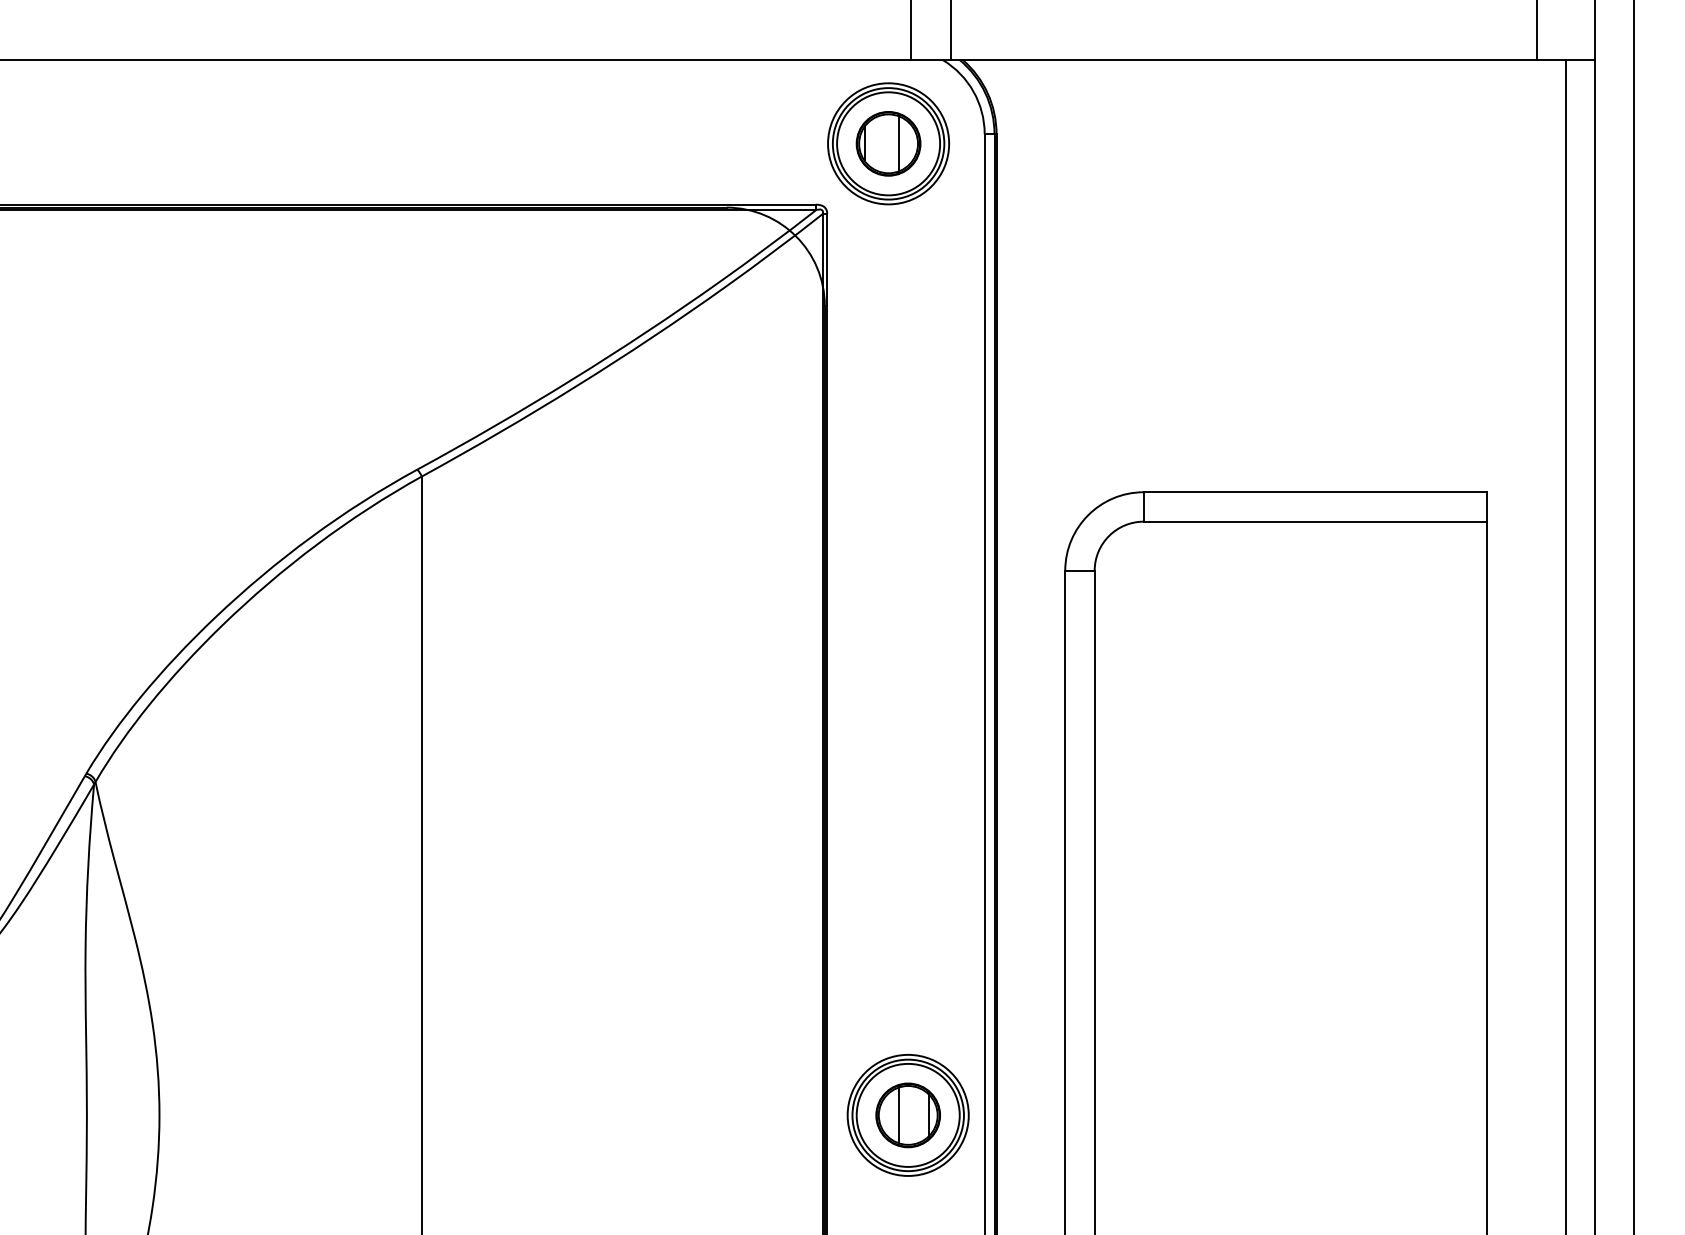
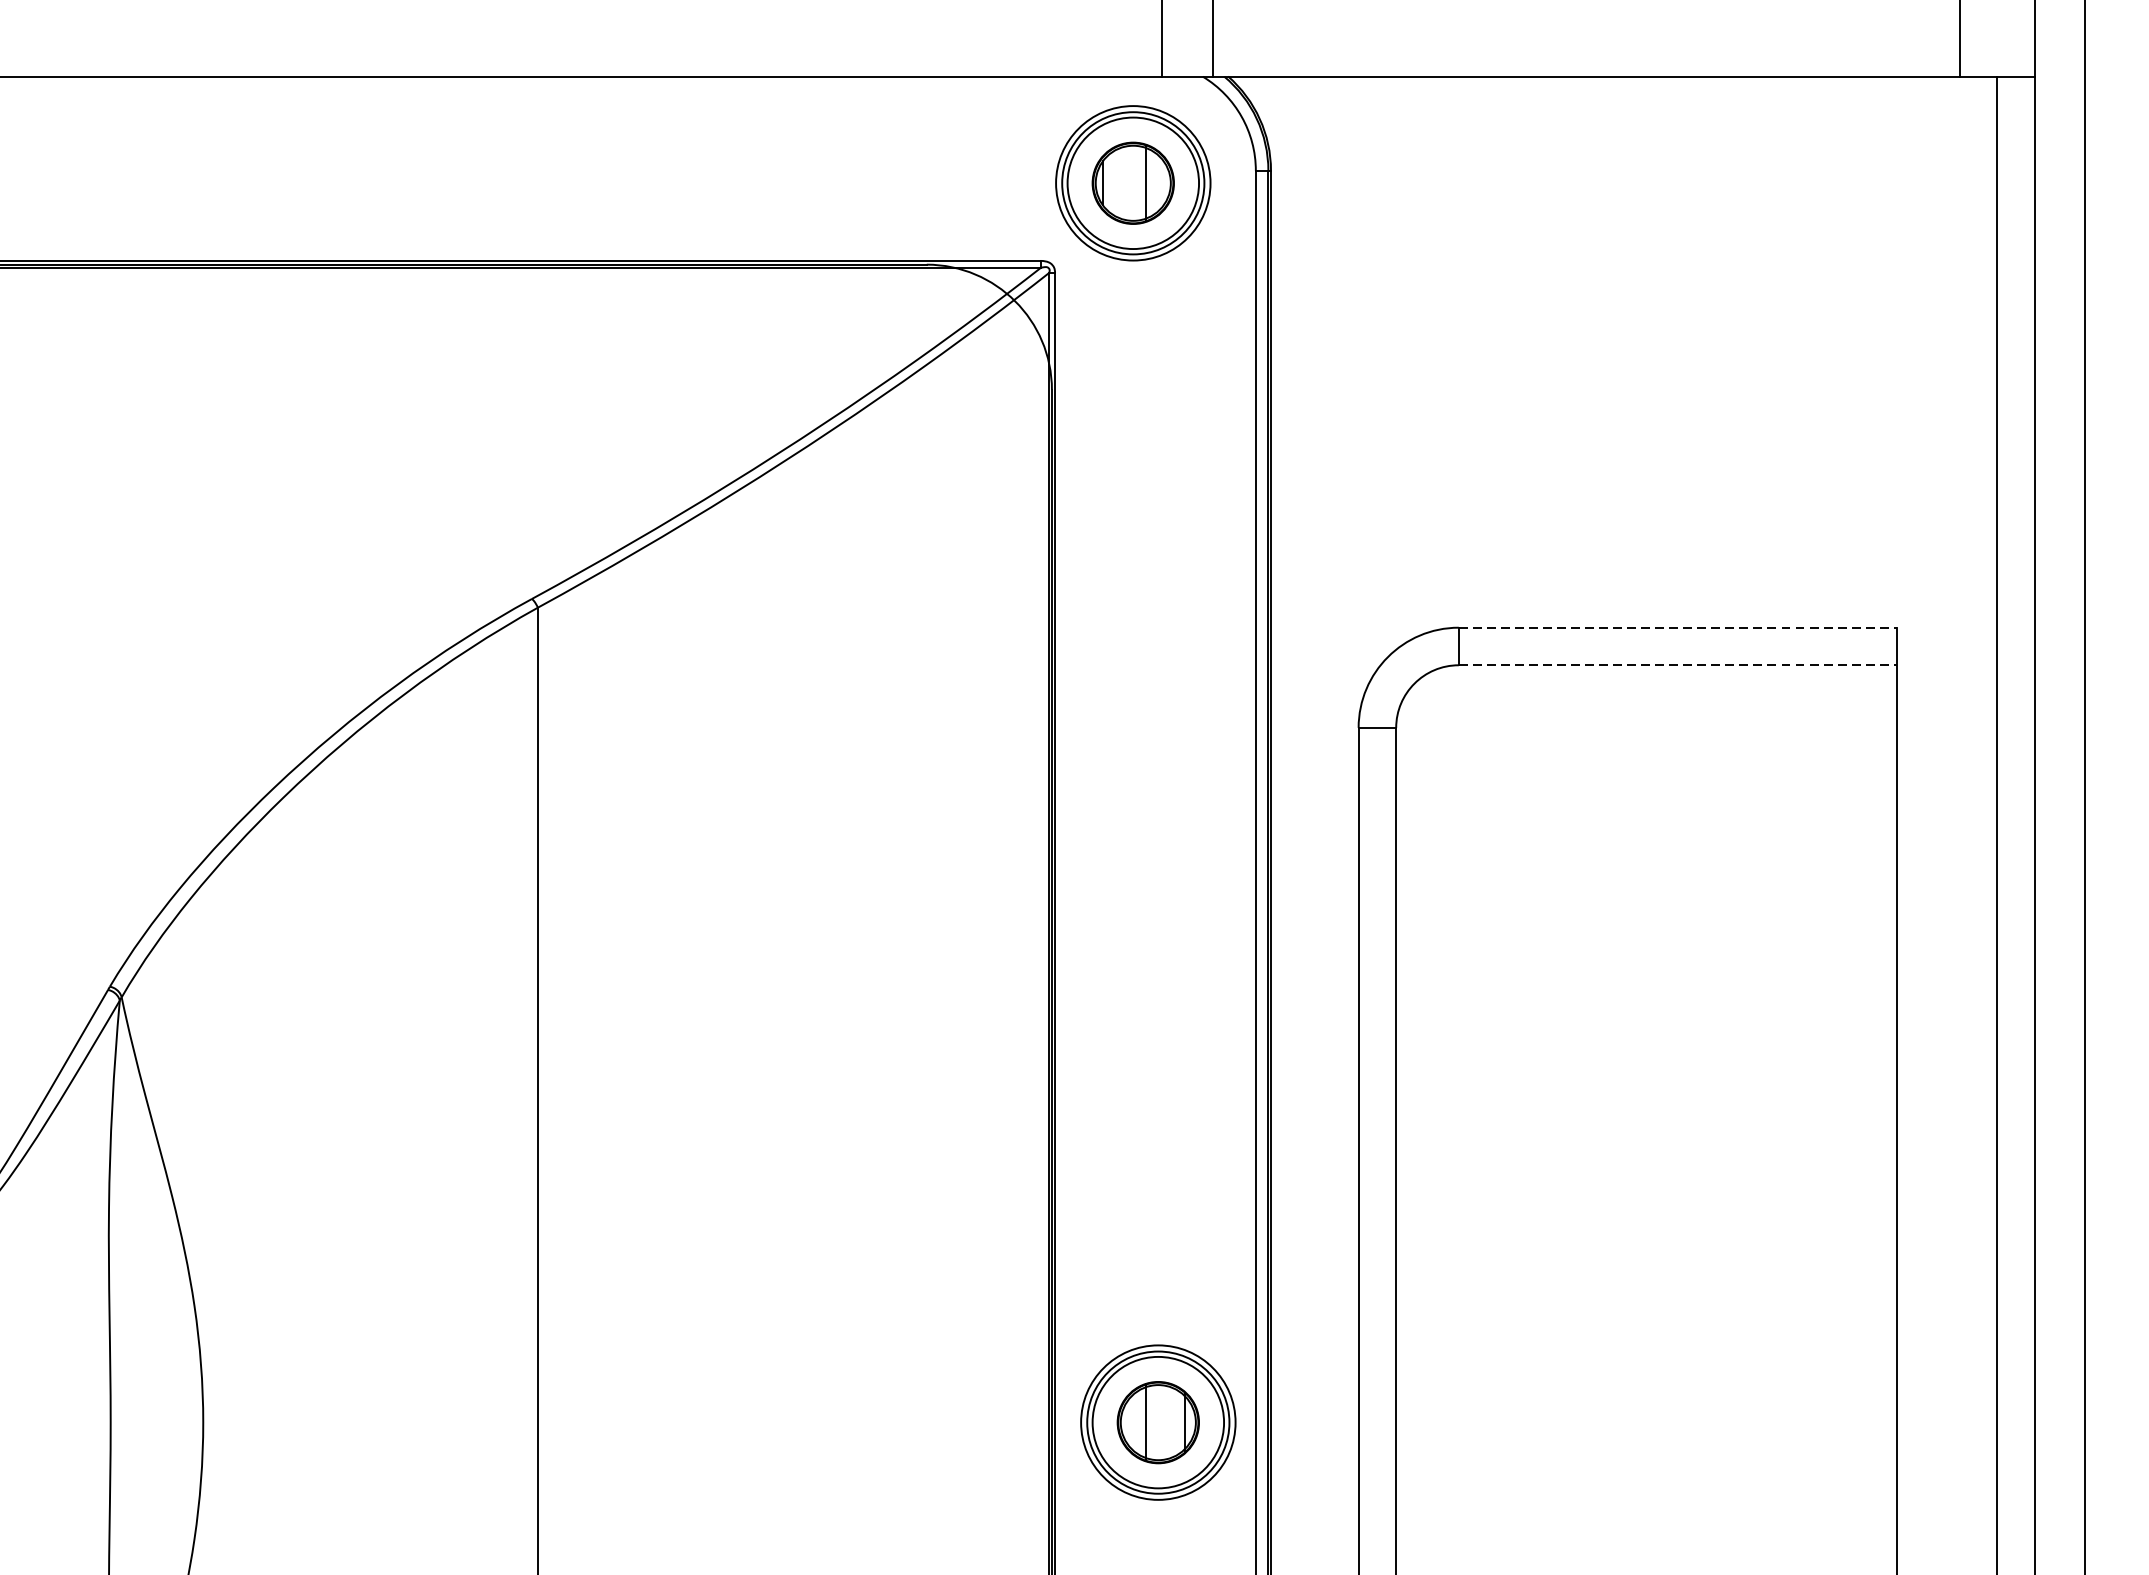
line: (1315, 492) -> (1677, 628), solid -> dashed
line: (1315, 521) -> (1677, 665), solid -> dashed

